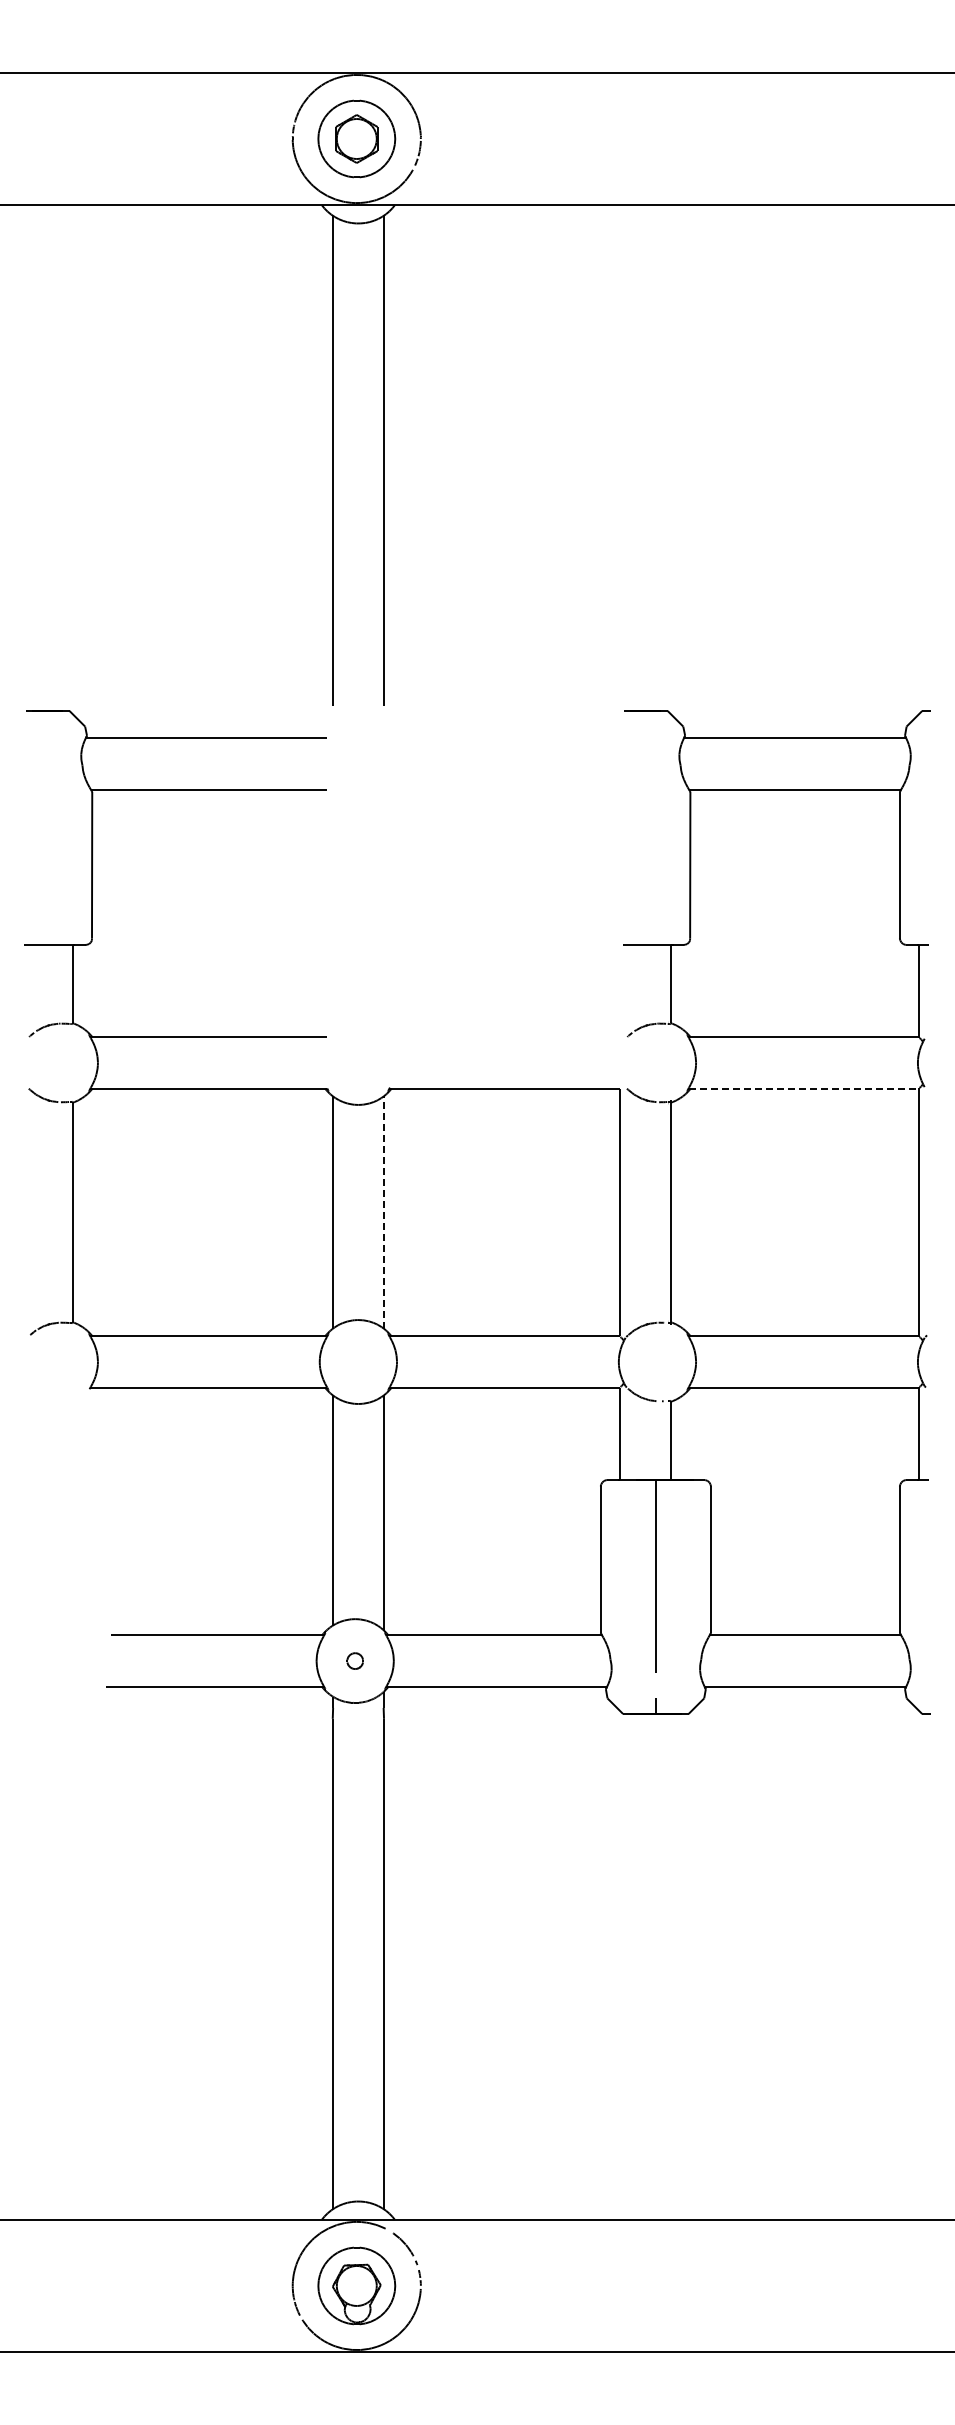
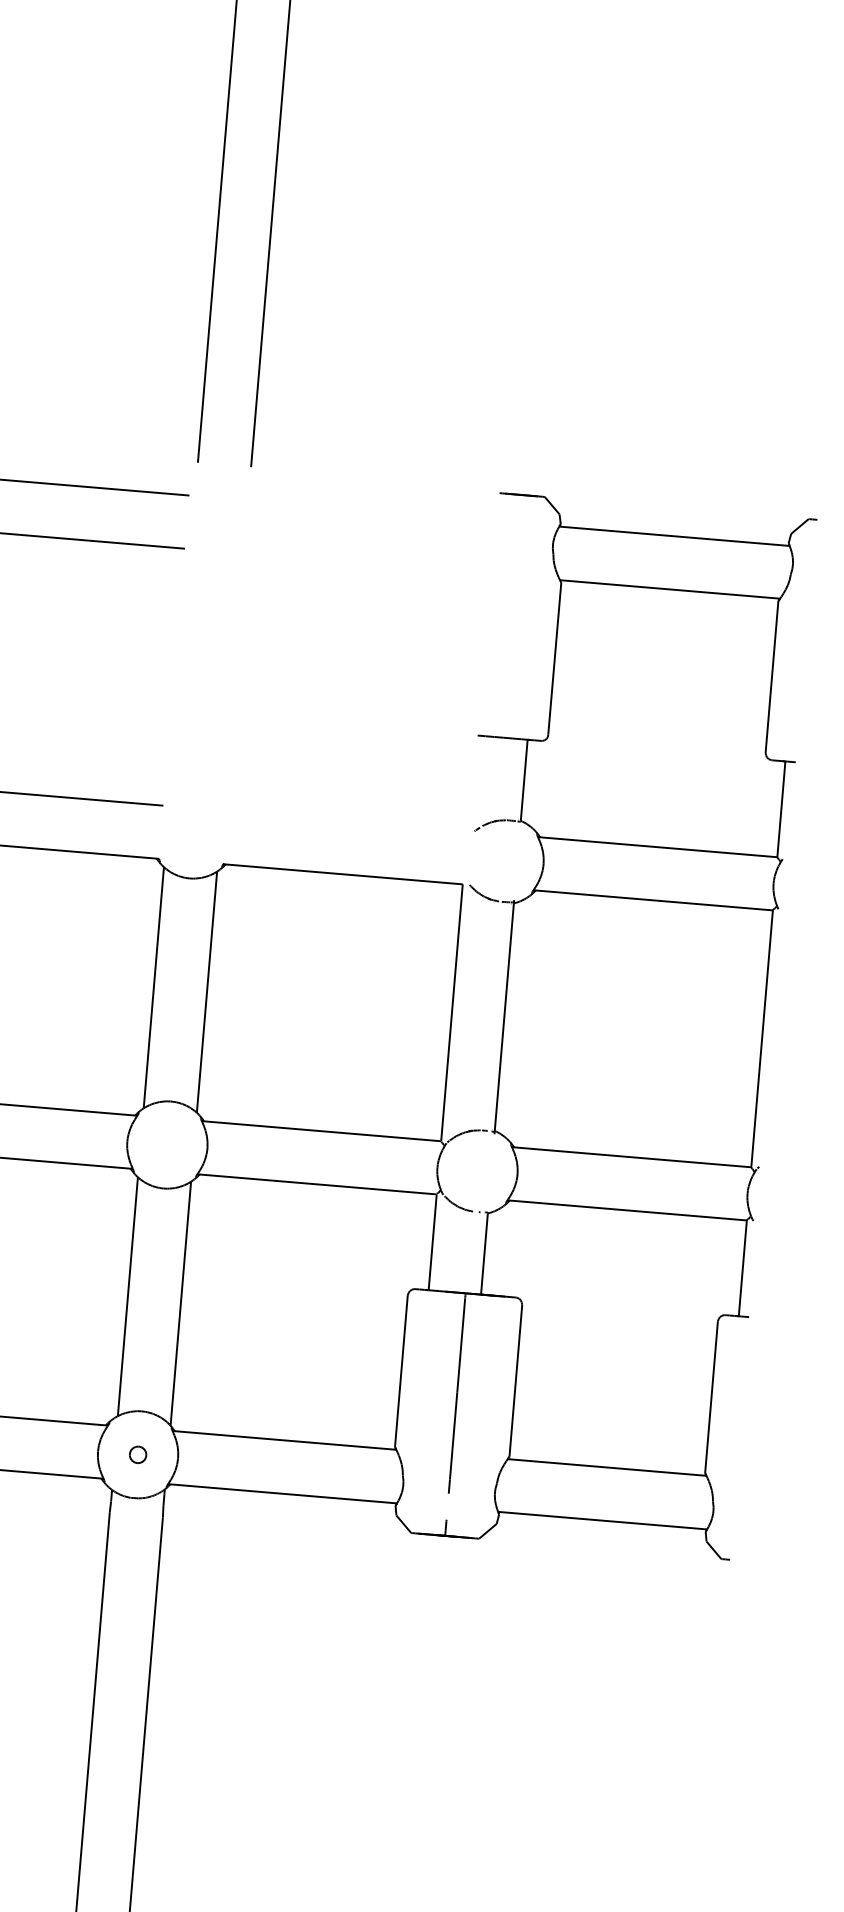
line: (804, 1088) -> (653, 900), dashed -> solid
line: (384, 1212) -> (207, 992), dashed -> solid

